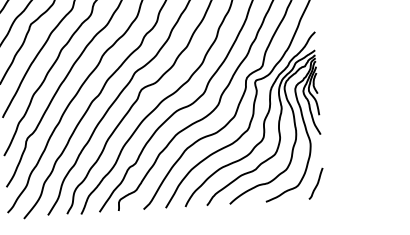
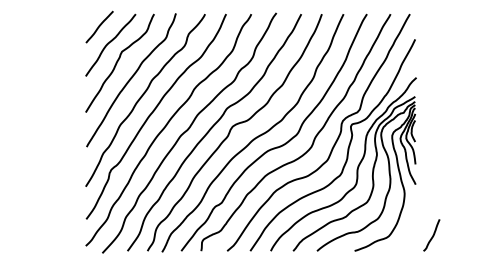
curve: (316, 183) -> (432, 235), moved

